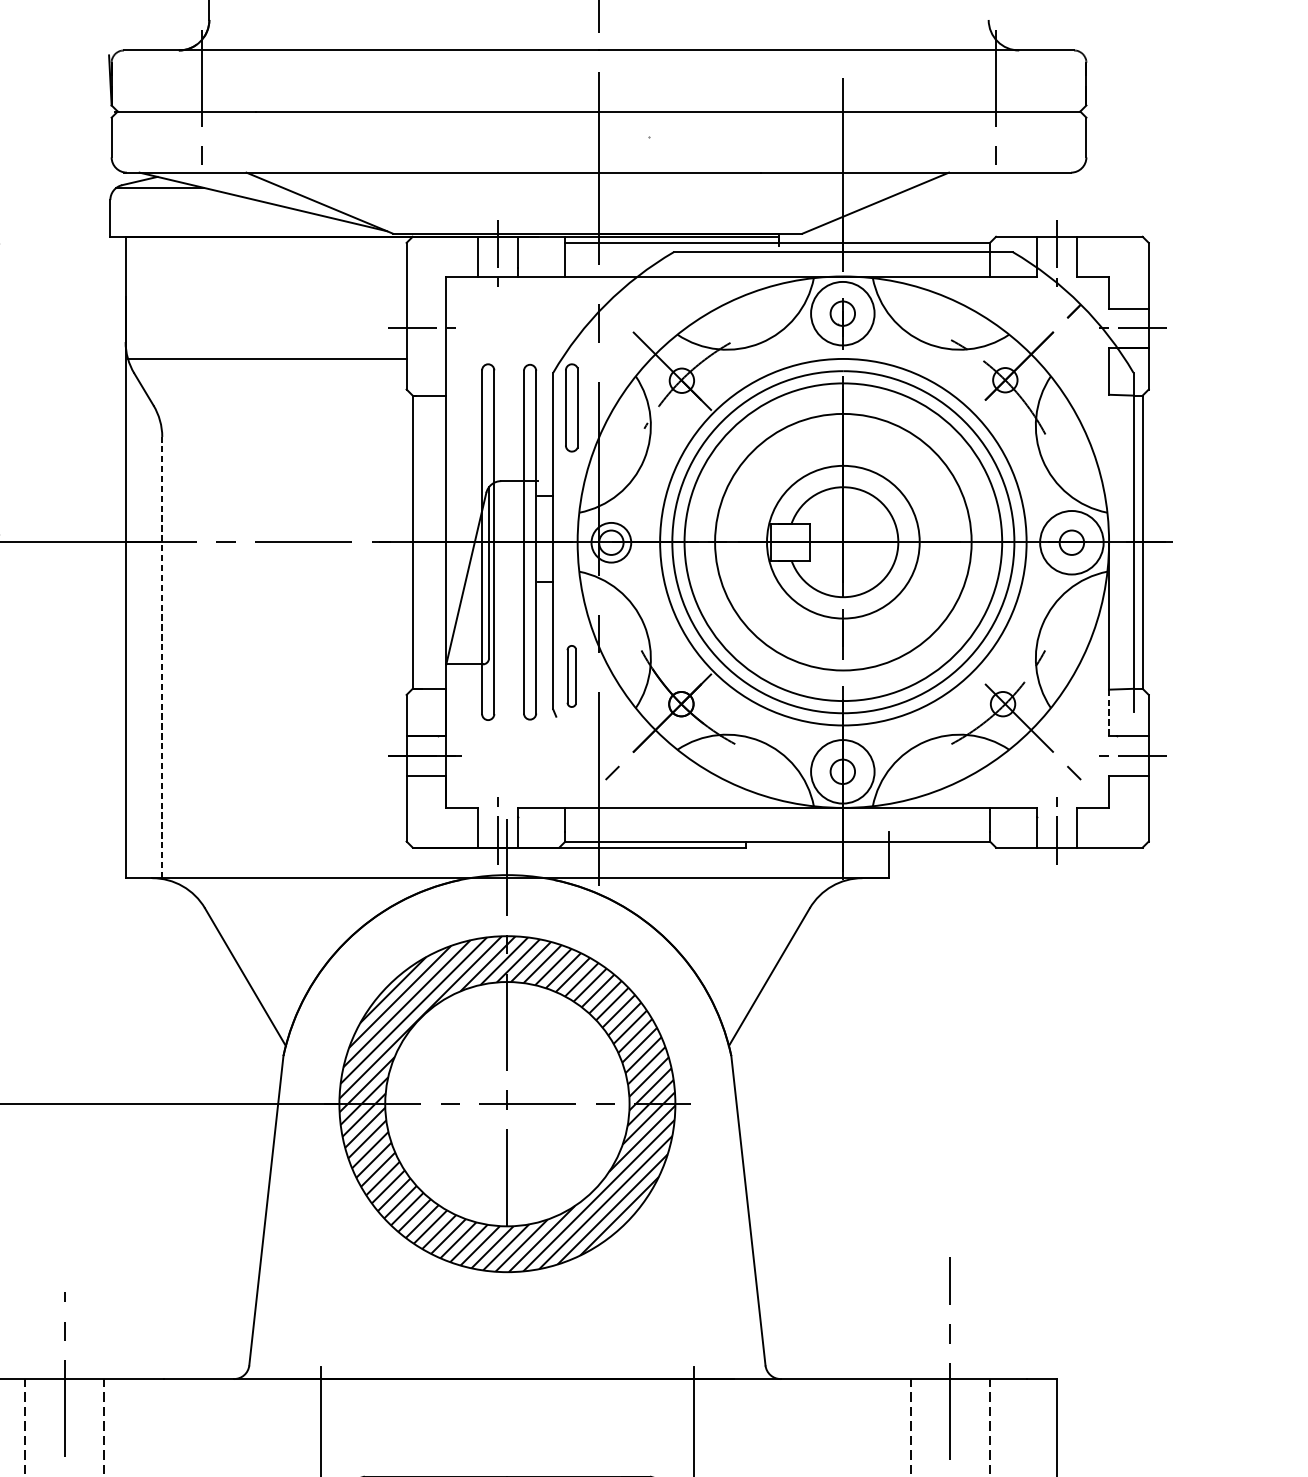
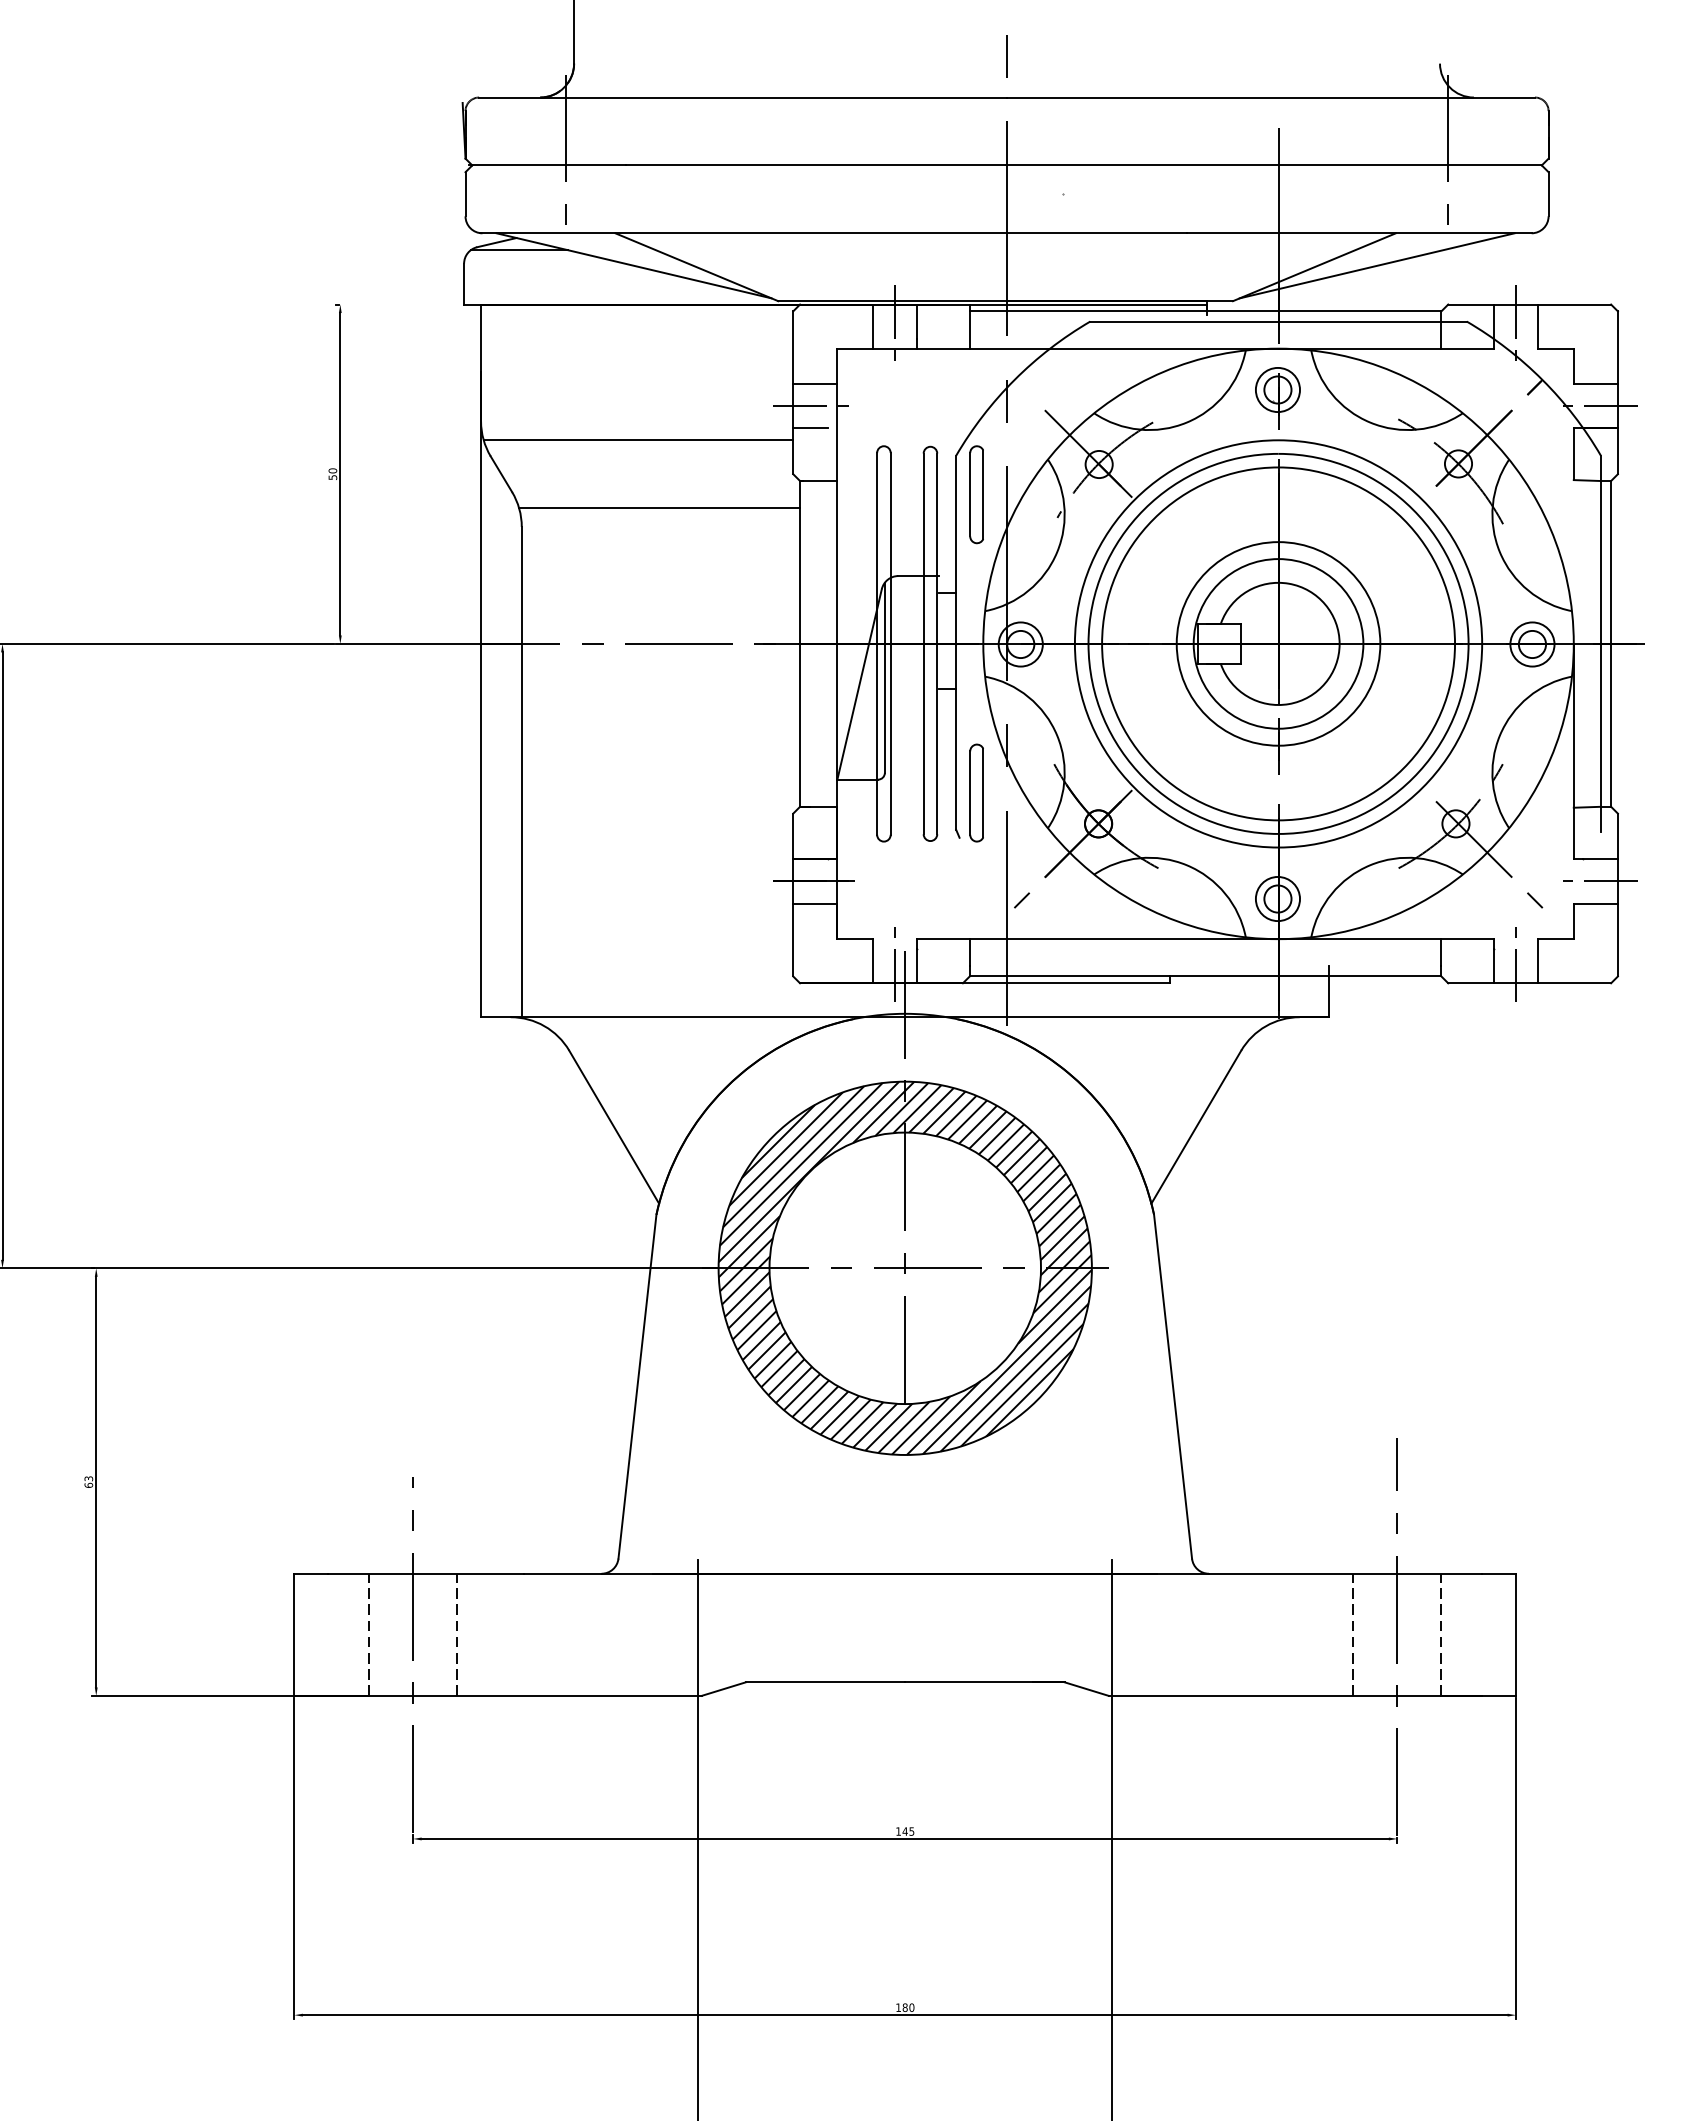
line: (931, 201) -> (1376, 265), added
line: (426, 308) -> (815, 384), added
circle: (842, 313) -> (1277, 389), size x0.62
line: (422, 348) -> (810, 428), added
line: (286, 420) -> (659, 508), added
circle: (843, 541) -> (1278, 643), size x0.71
circle: (1071, 542) -> (1532, 644), size x0.62
line: (162, 657) -> (521, 771), dashed -> solid
part: (571, 675) -> (976, 792), size x1.43
line: (1108, 712) -> (1573, 833), dashed -> solid
circle: (842, 771) -> (1277, 898), size x0.62

